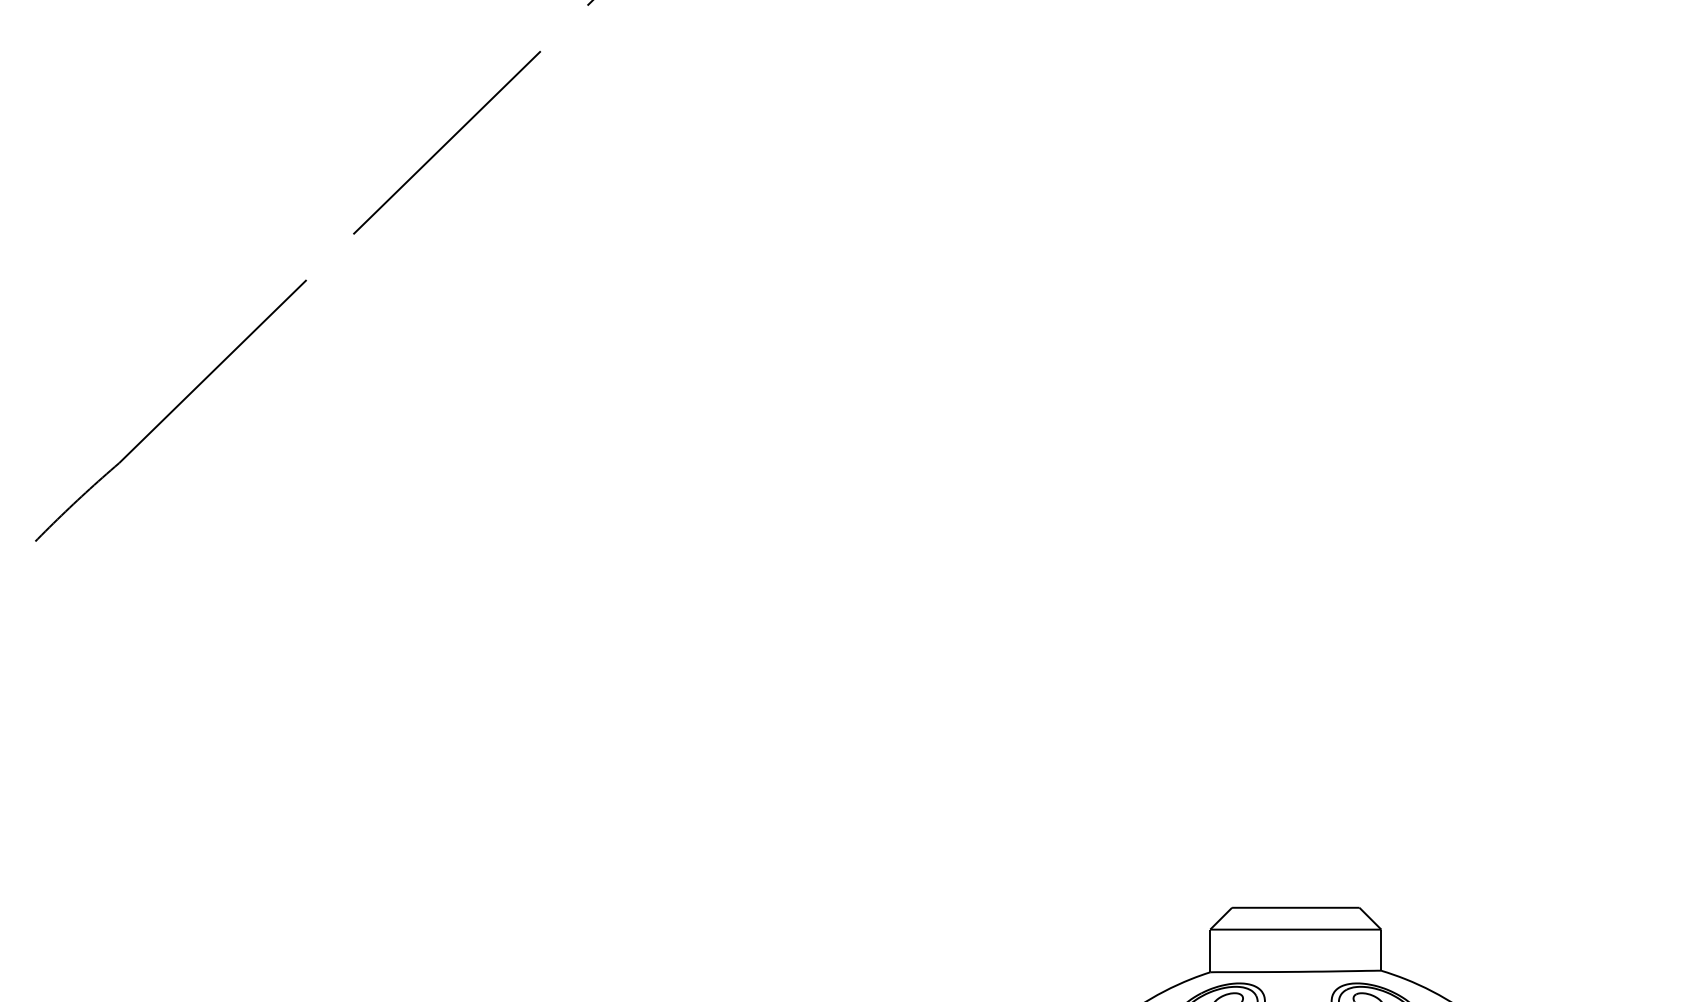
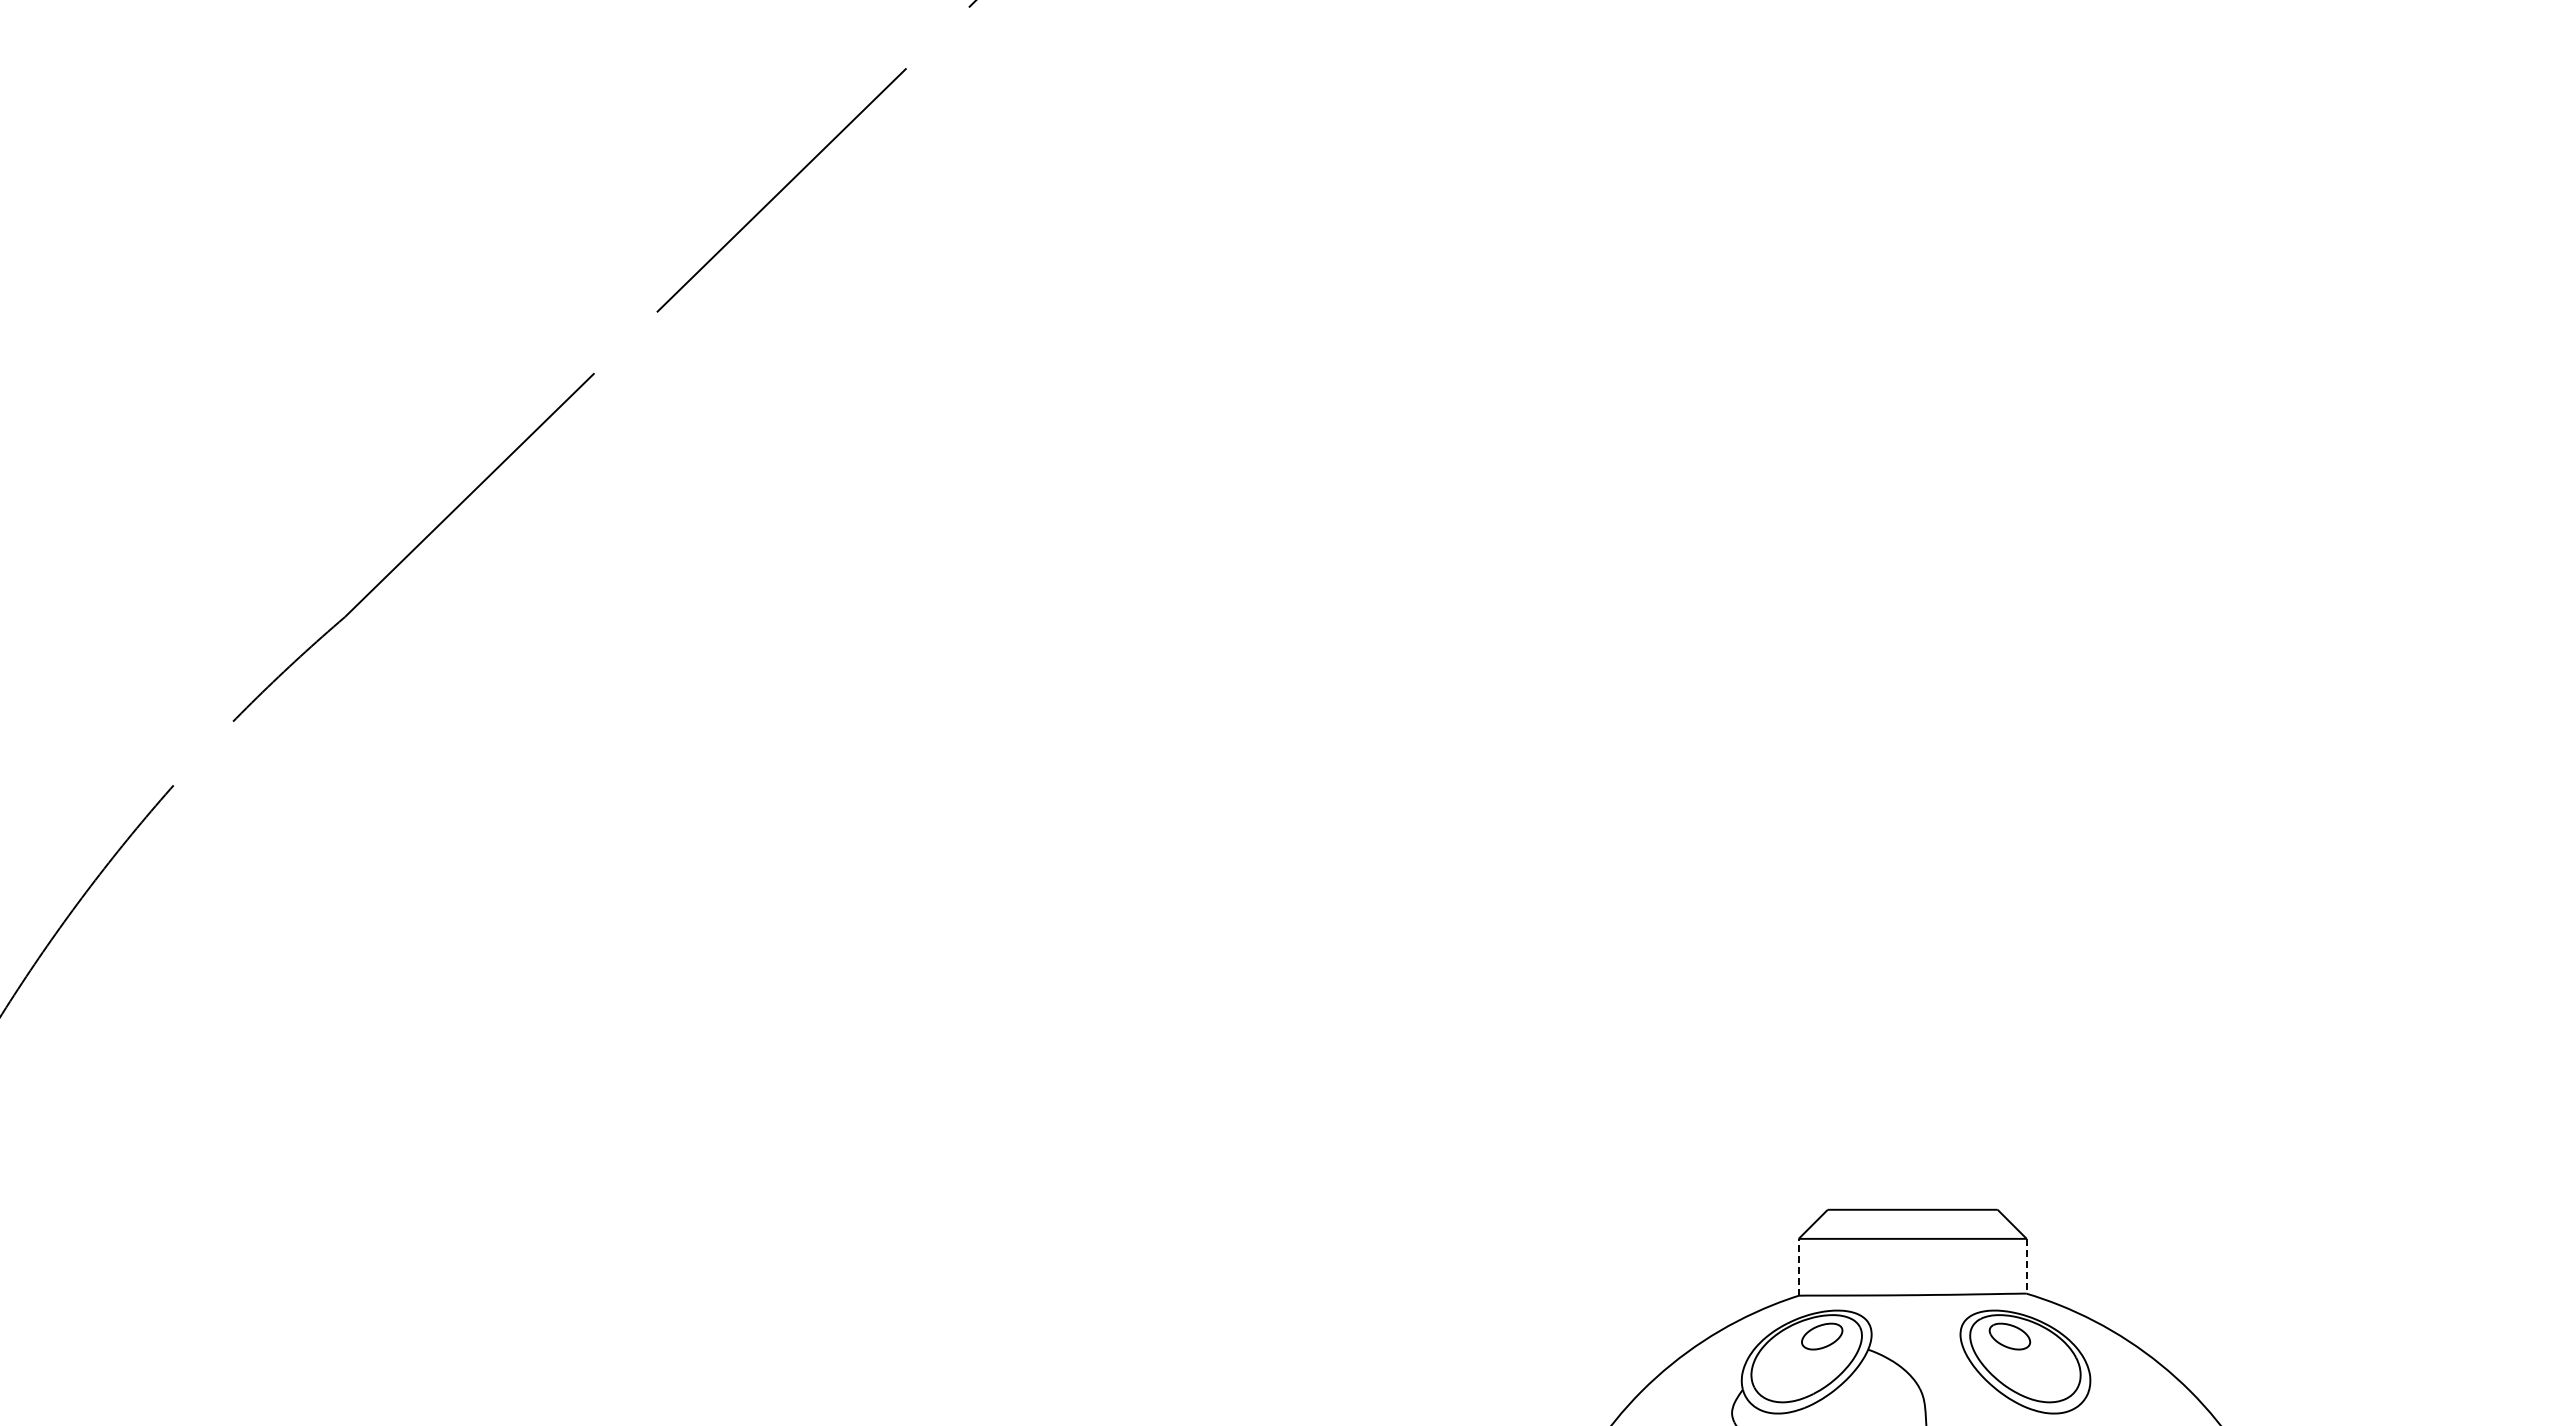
line: (1210, 950) -> (1798, 1266), solid -> dashed
line: (1381, 950) -> (2026, 1266), solid -> dashed

